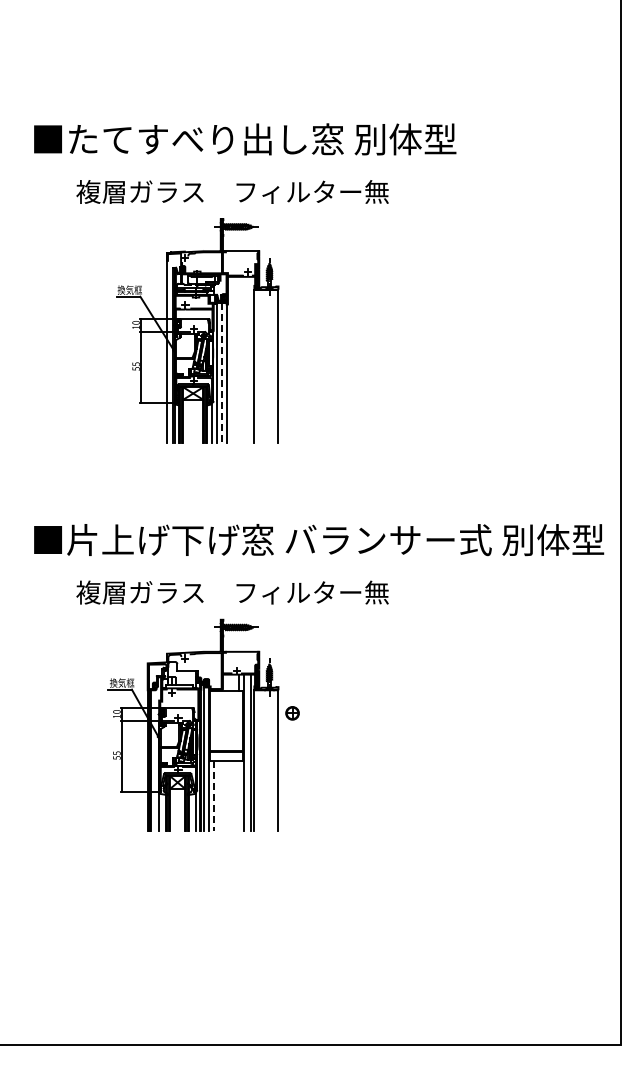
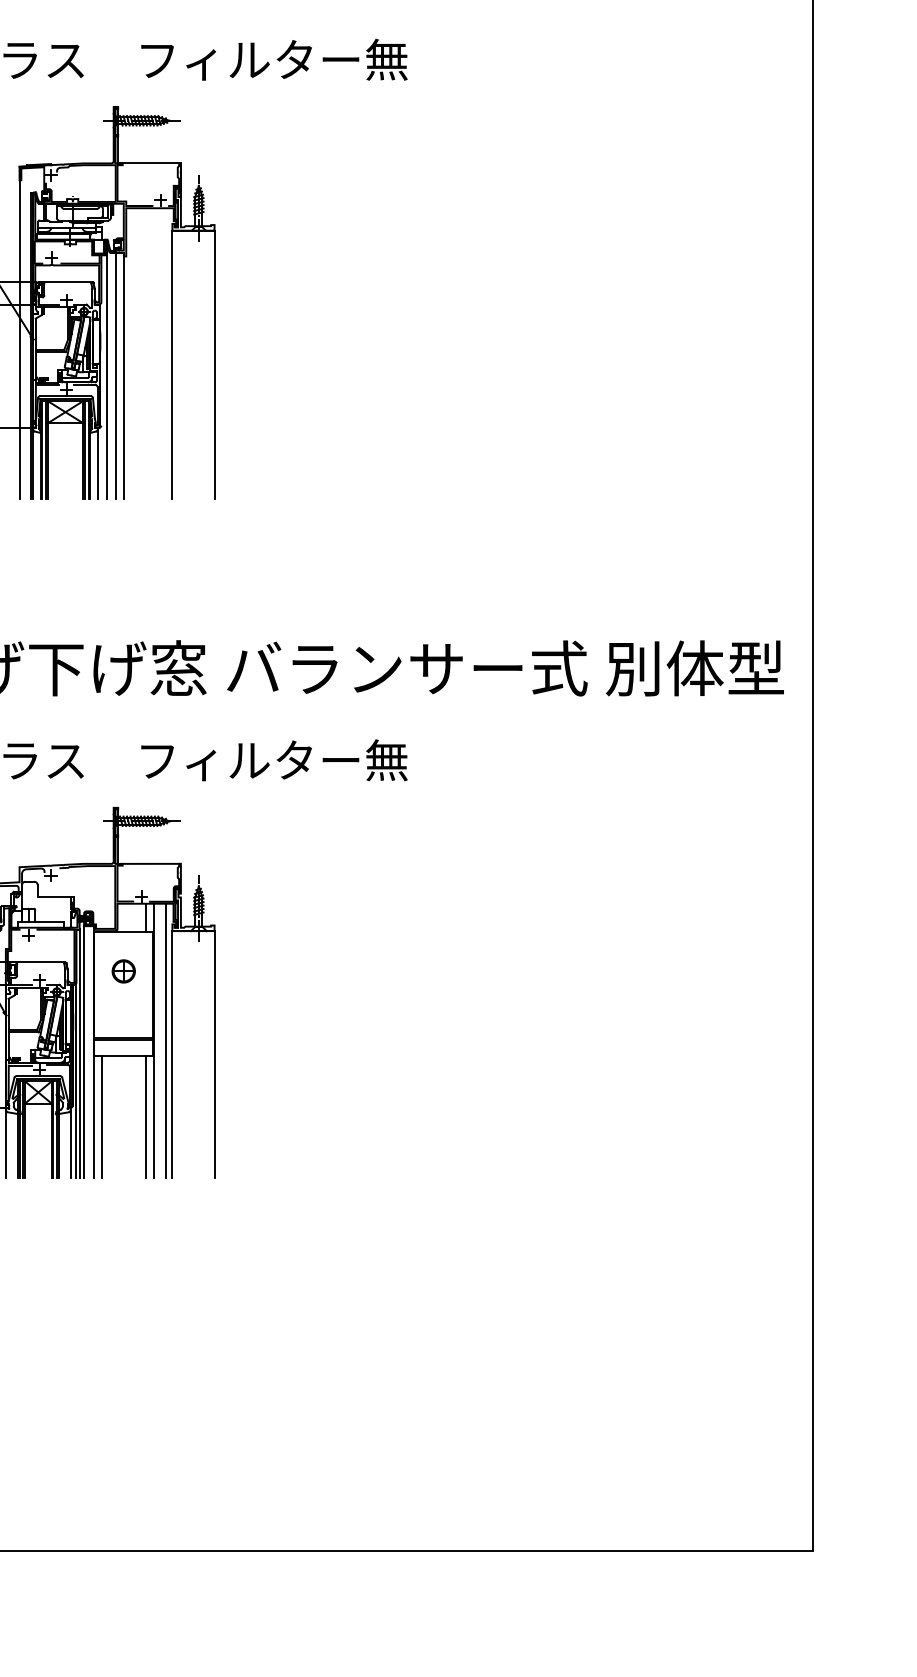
line: (222, 373) -> (116, 377), dashed -> solid
part: (292, 713) -> (123, 971), moved
line: (214, 796) -> (102, 1116), dashed -> solid
line: (239, 796) -> (146, 1116), added

